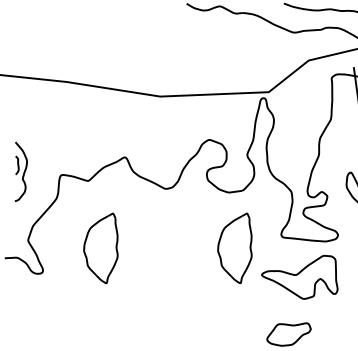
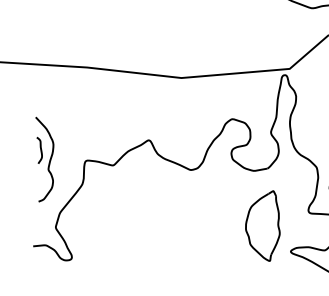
part: (21, 171) -> (46, 158), size x1.43
part: (100, 248) -> (128, 232), removed

